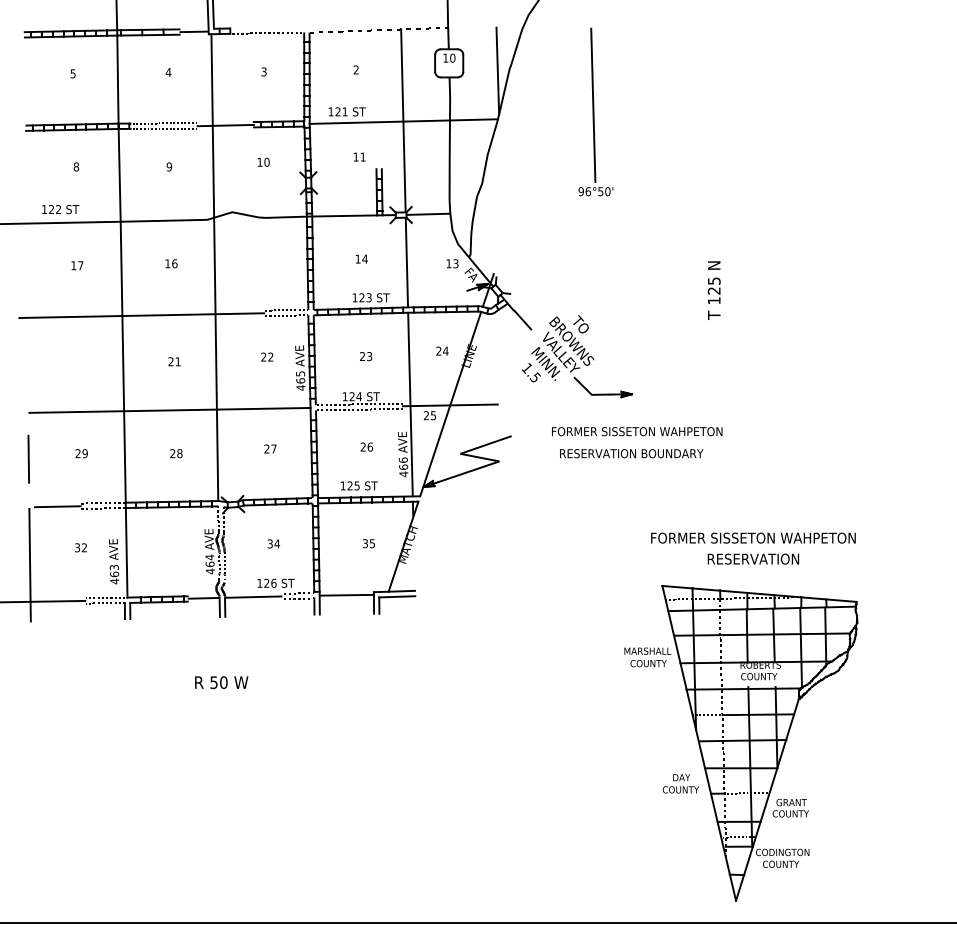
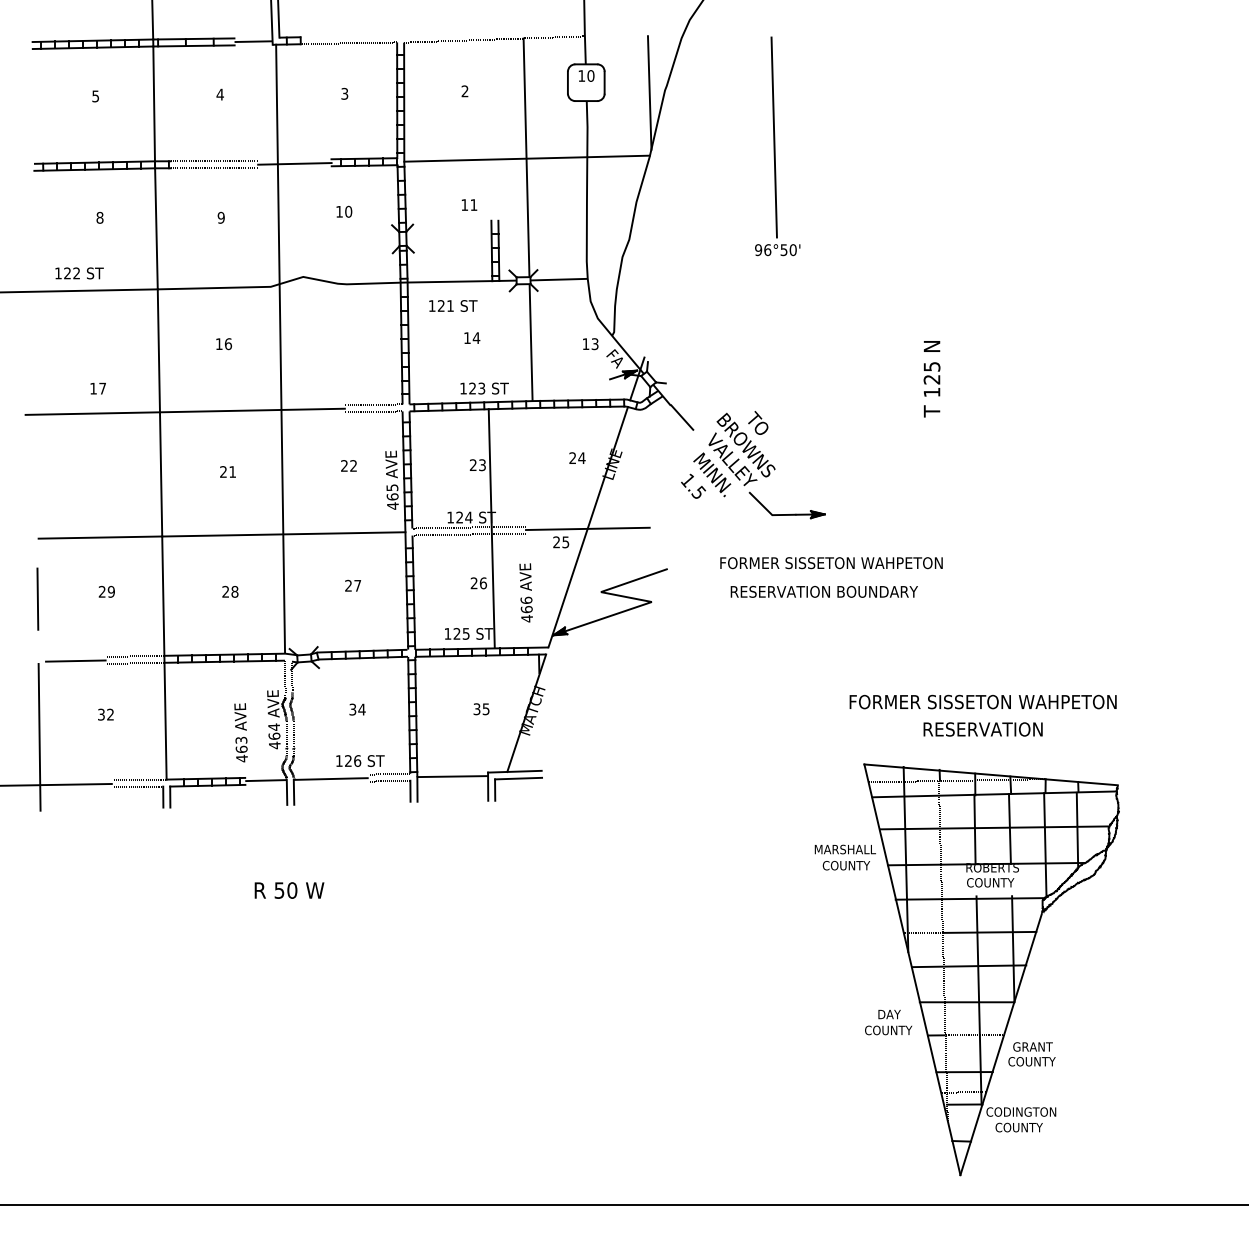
text: (347, 111) -> (453, 305), moved
text: (76, 265) -> (97, 388), moved
line: (410, 404) -> (491, 528), moved
text: (113, 561) -> (240, 732), moved

